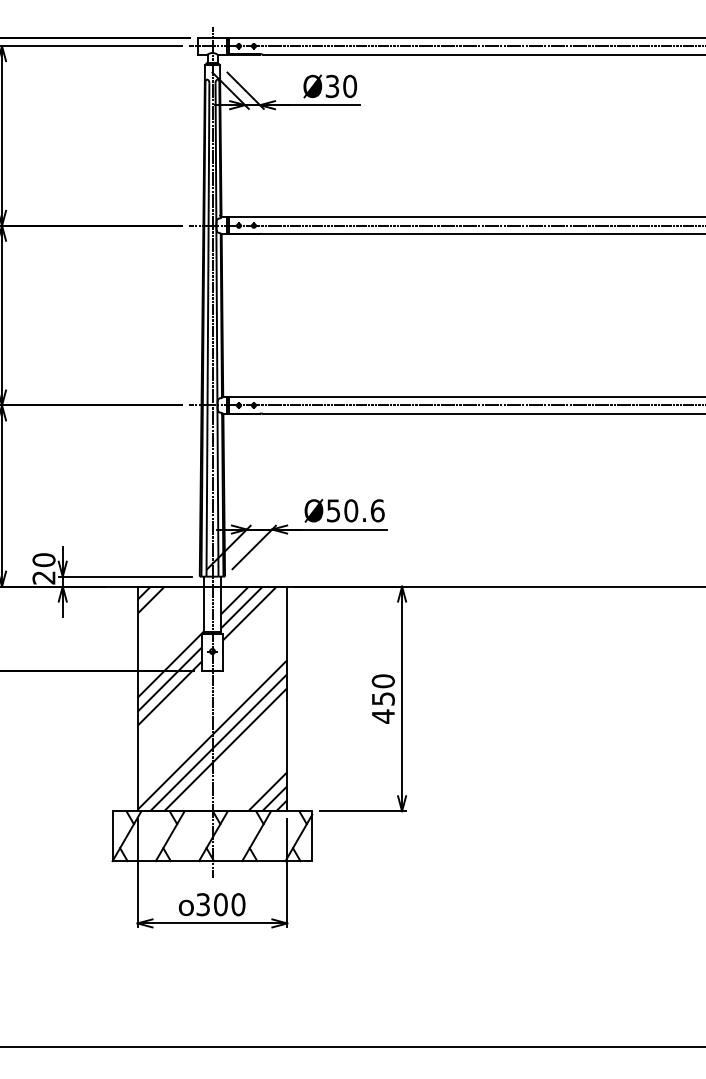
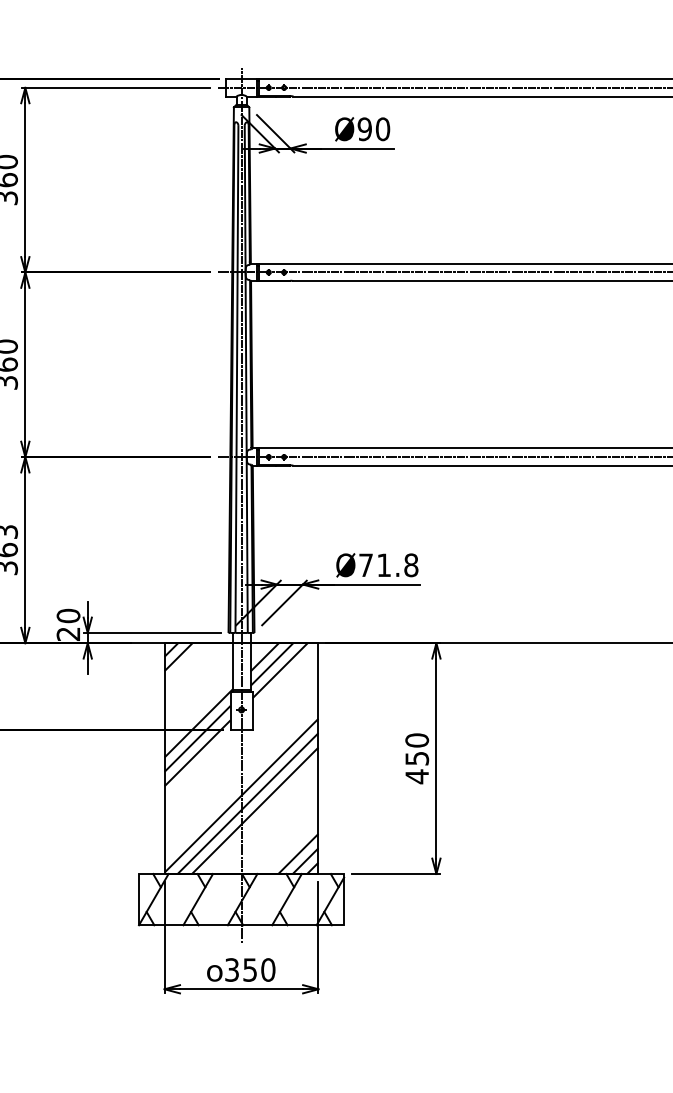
text: (332, 86) -> (364, 129), Ø30 -> Ø90
text: (355, 510) -> (388, 564), Ø50.6 -> Ø71.8
text: (220, 904) -> (249, 969), 300 -> 350

